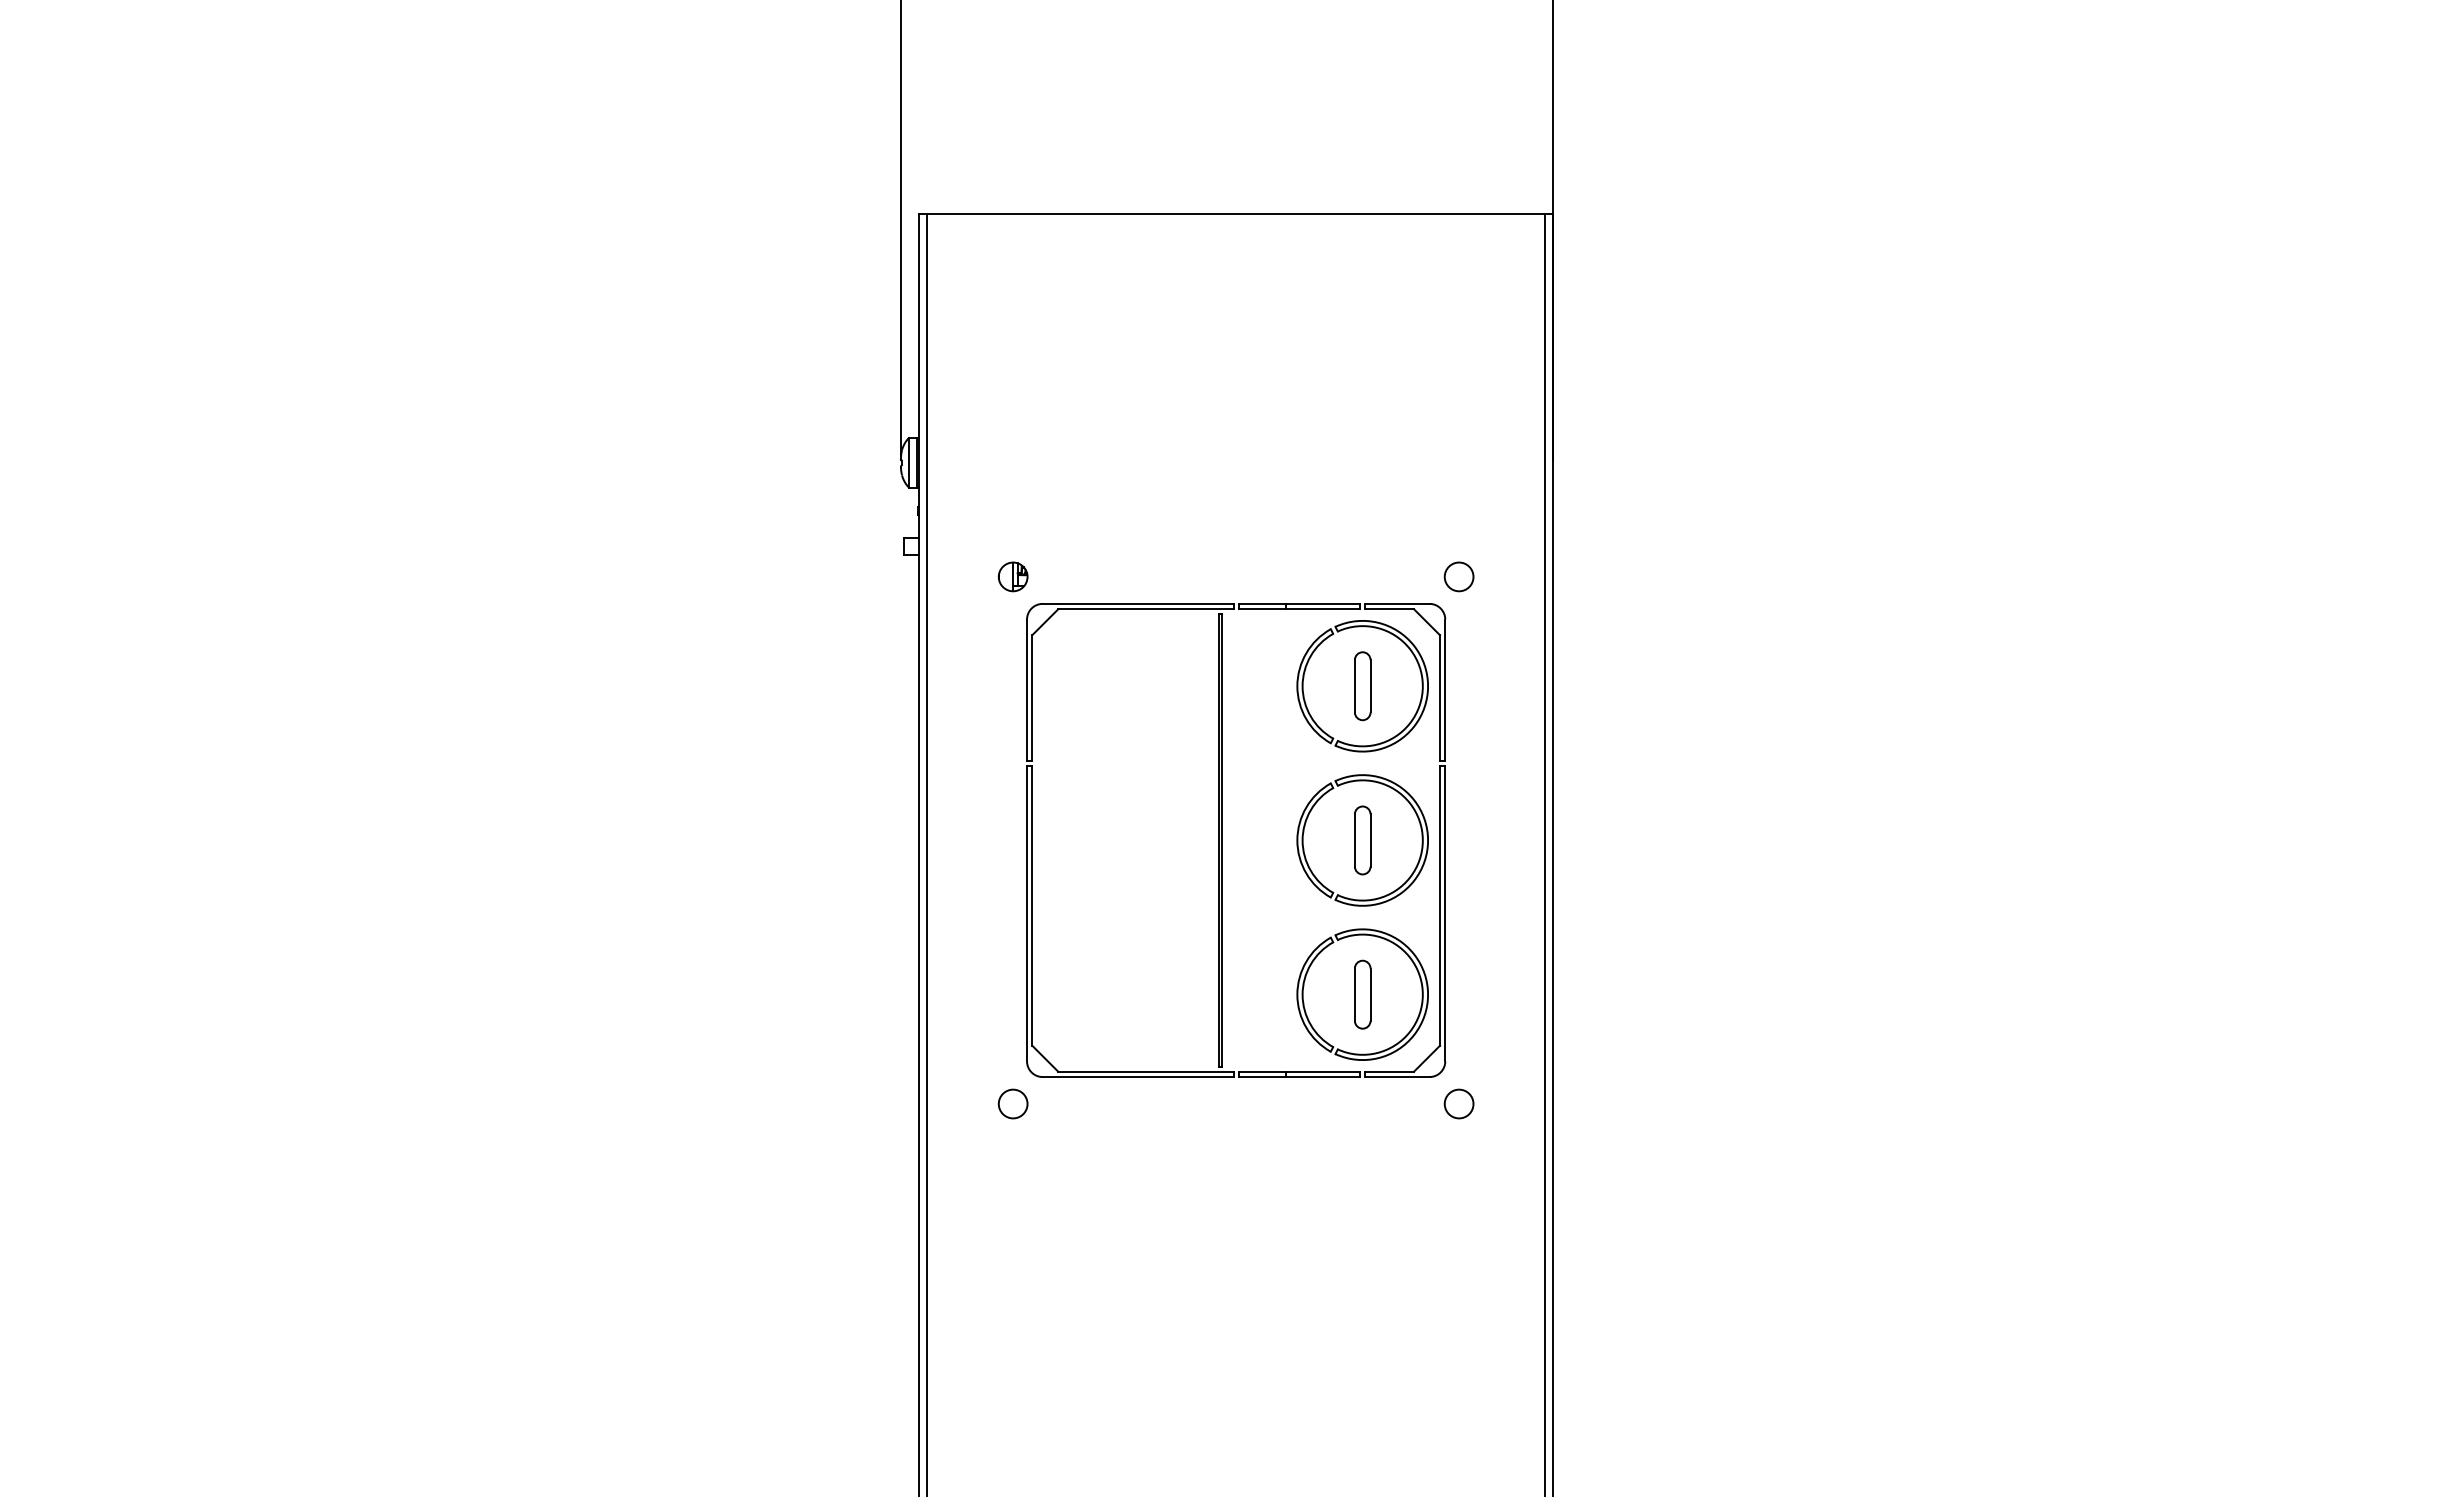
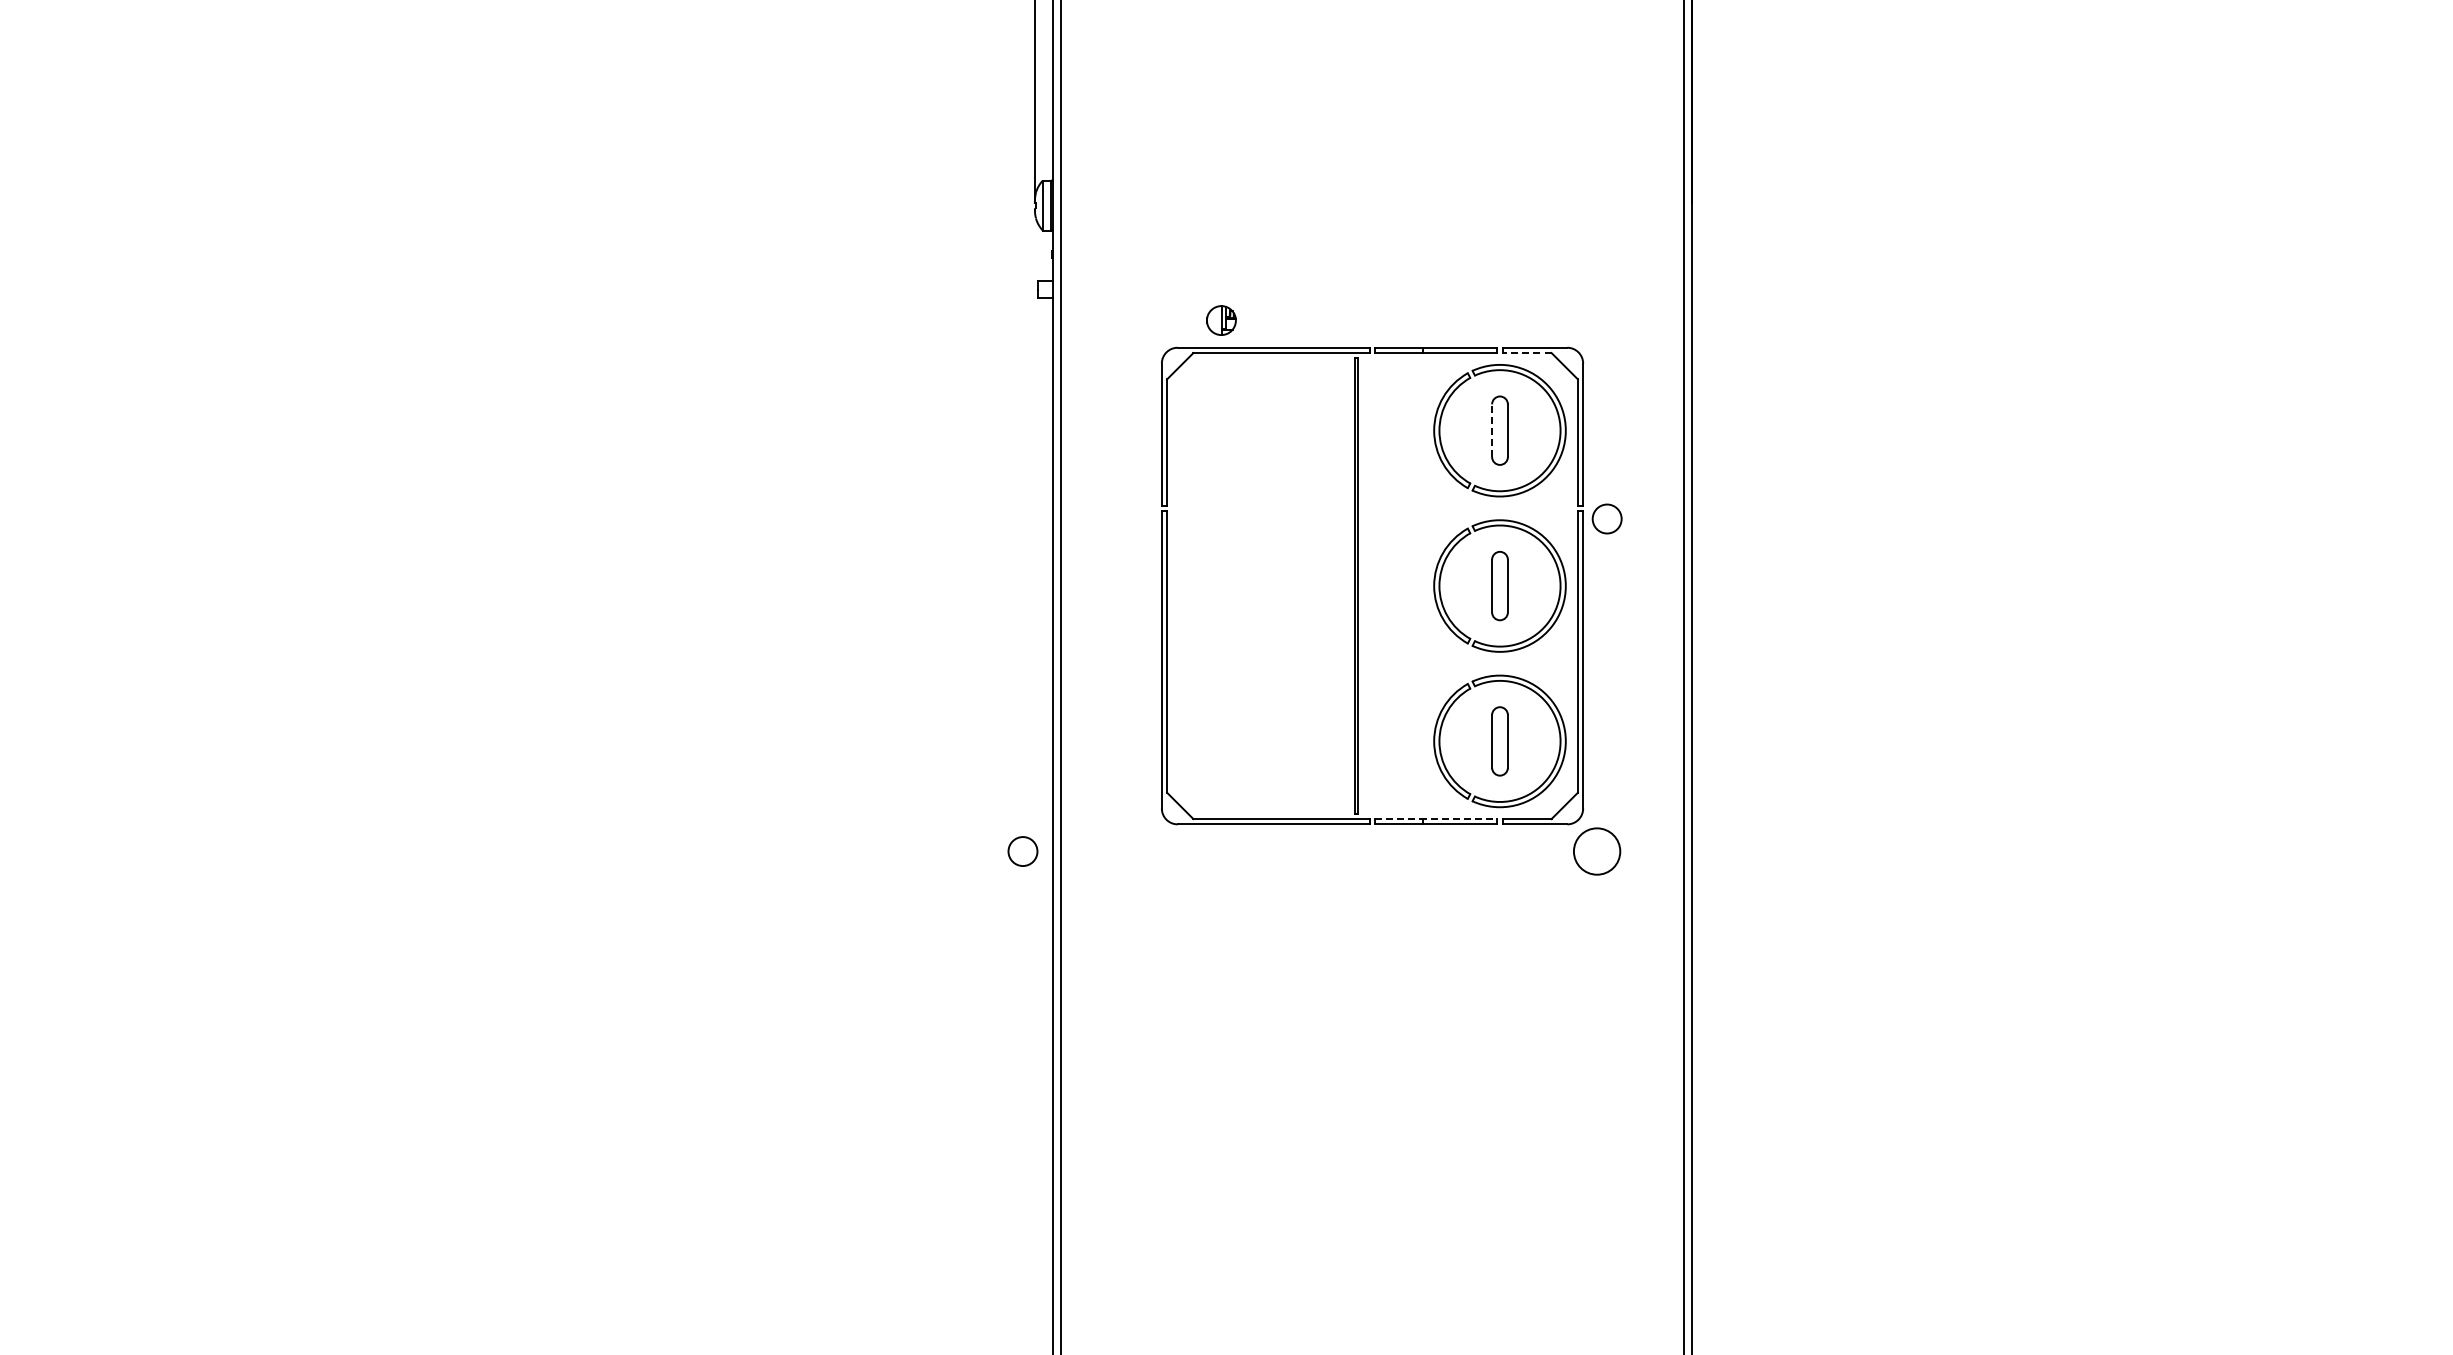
part: (1012, 576) -> (1220, 320), moved
circle: (1458, 576) -> (1606, 518), moved
line: (1389, 609) -> (1526, 353), solid -> dashed
line: (1354, 685) -> (1491, 429), solid -> dashed
line: (1299, 1071) -> (1436, 818), solid -> dashed
circle: (1012, 1103) -> (1022, 851), moved
circle: (1458, 1103) -> (1596, 851), size x1.6

